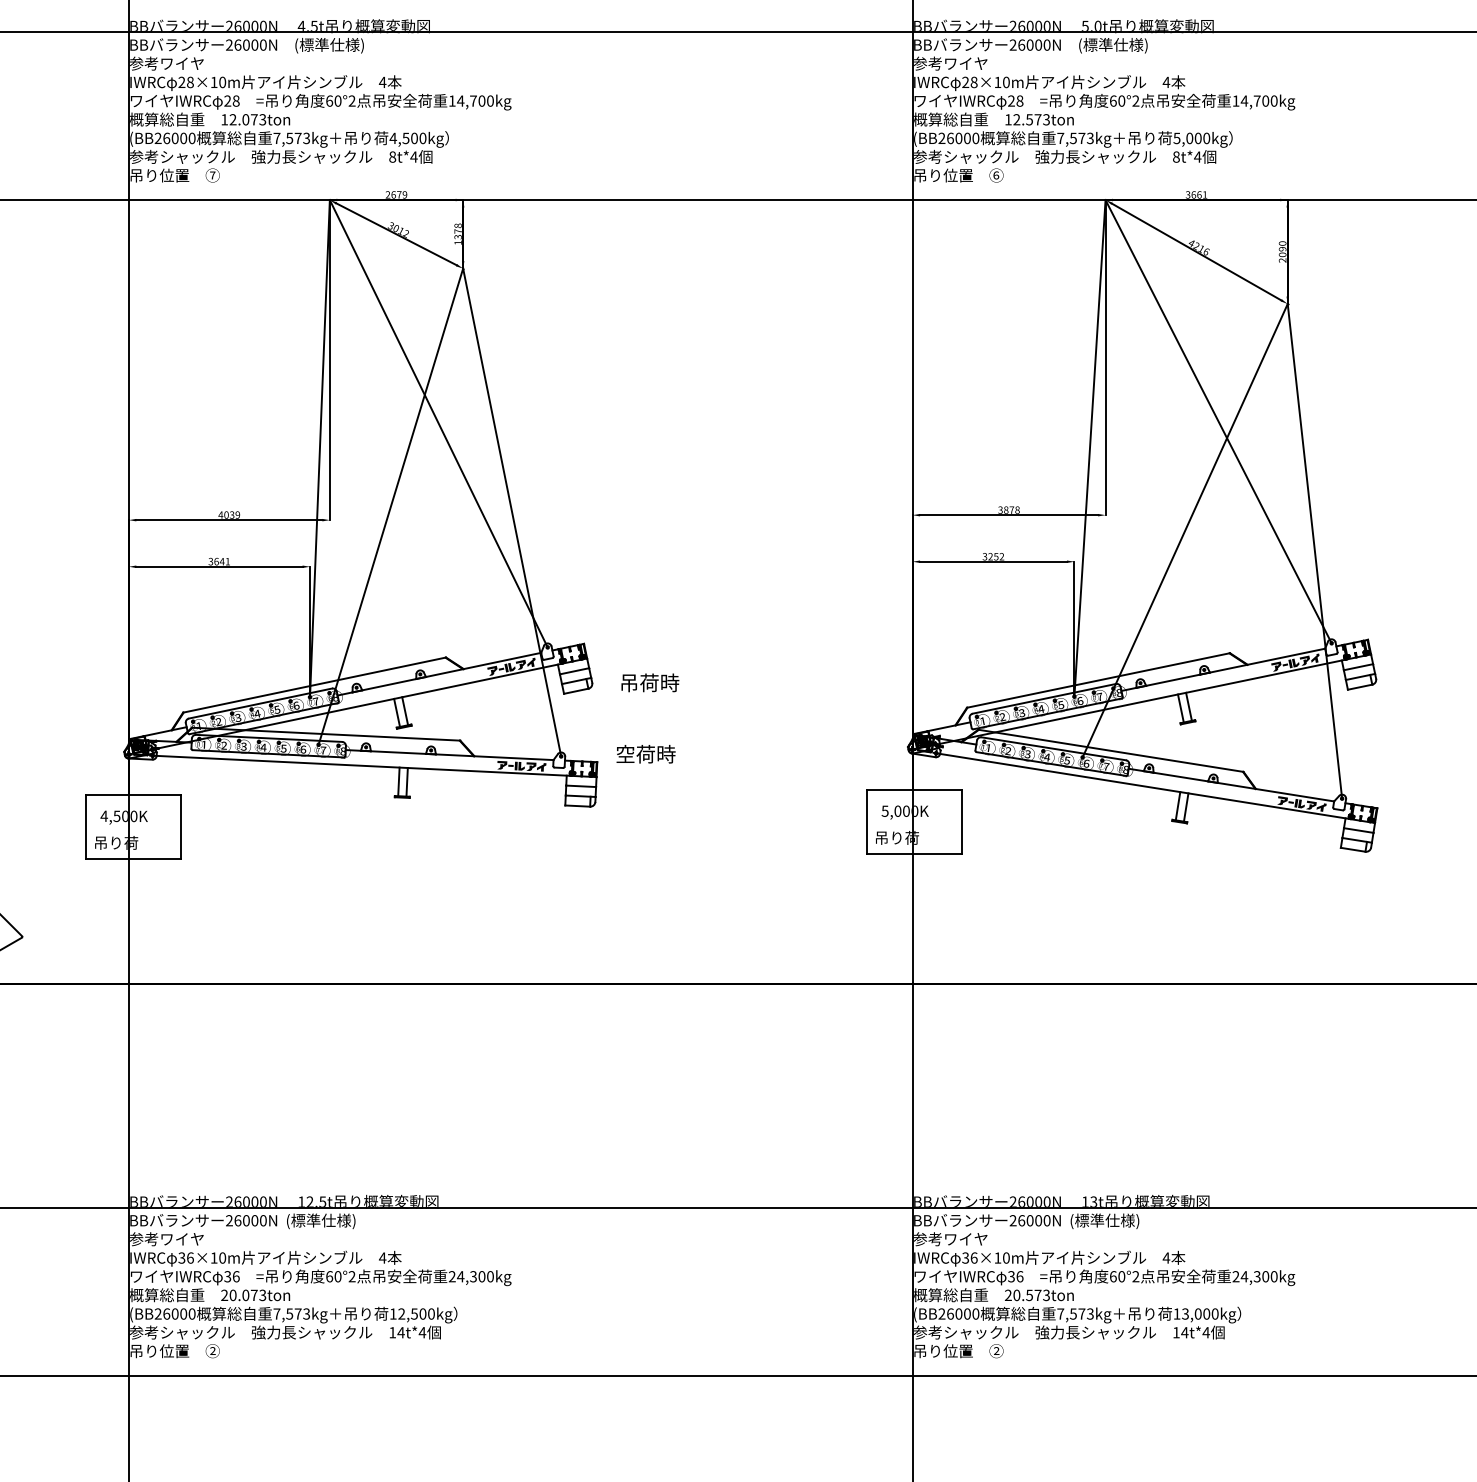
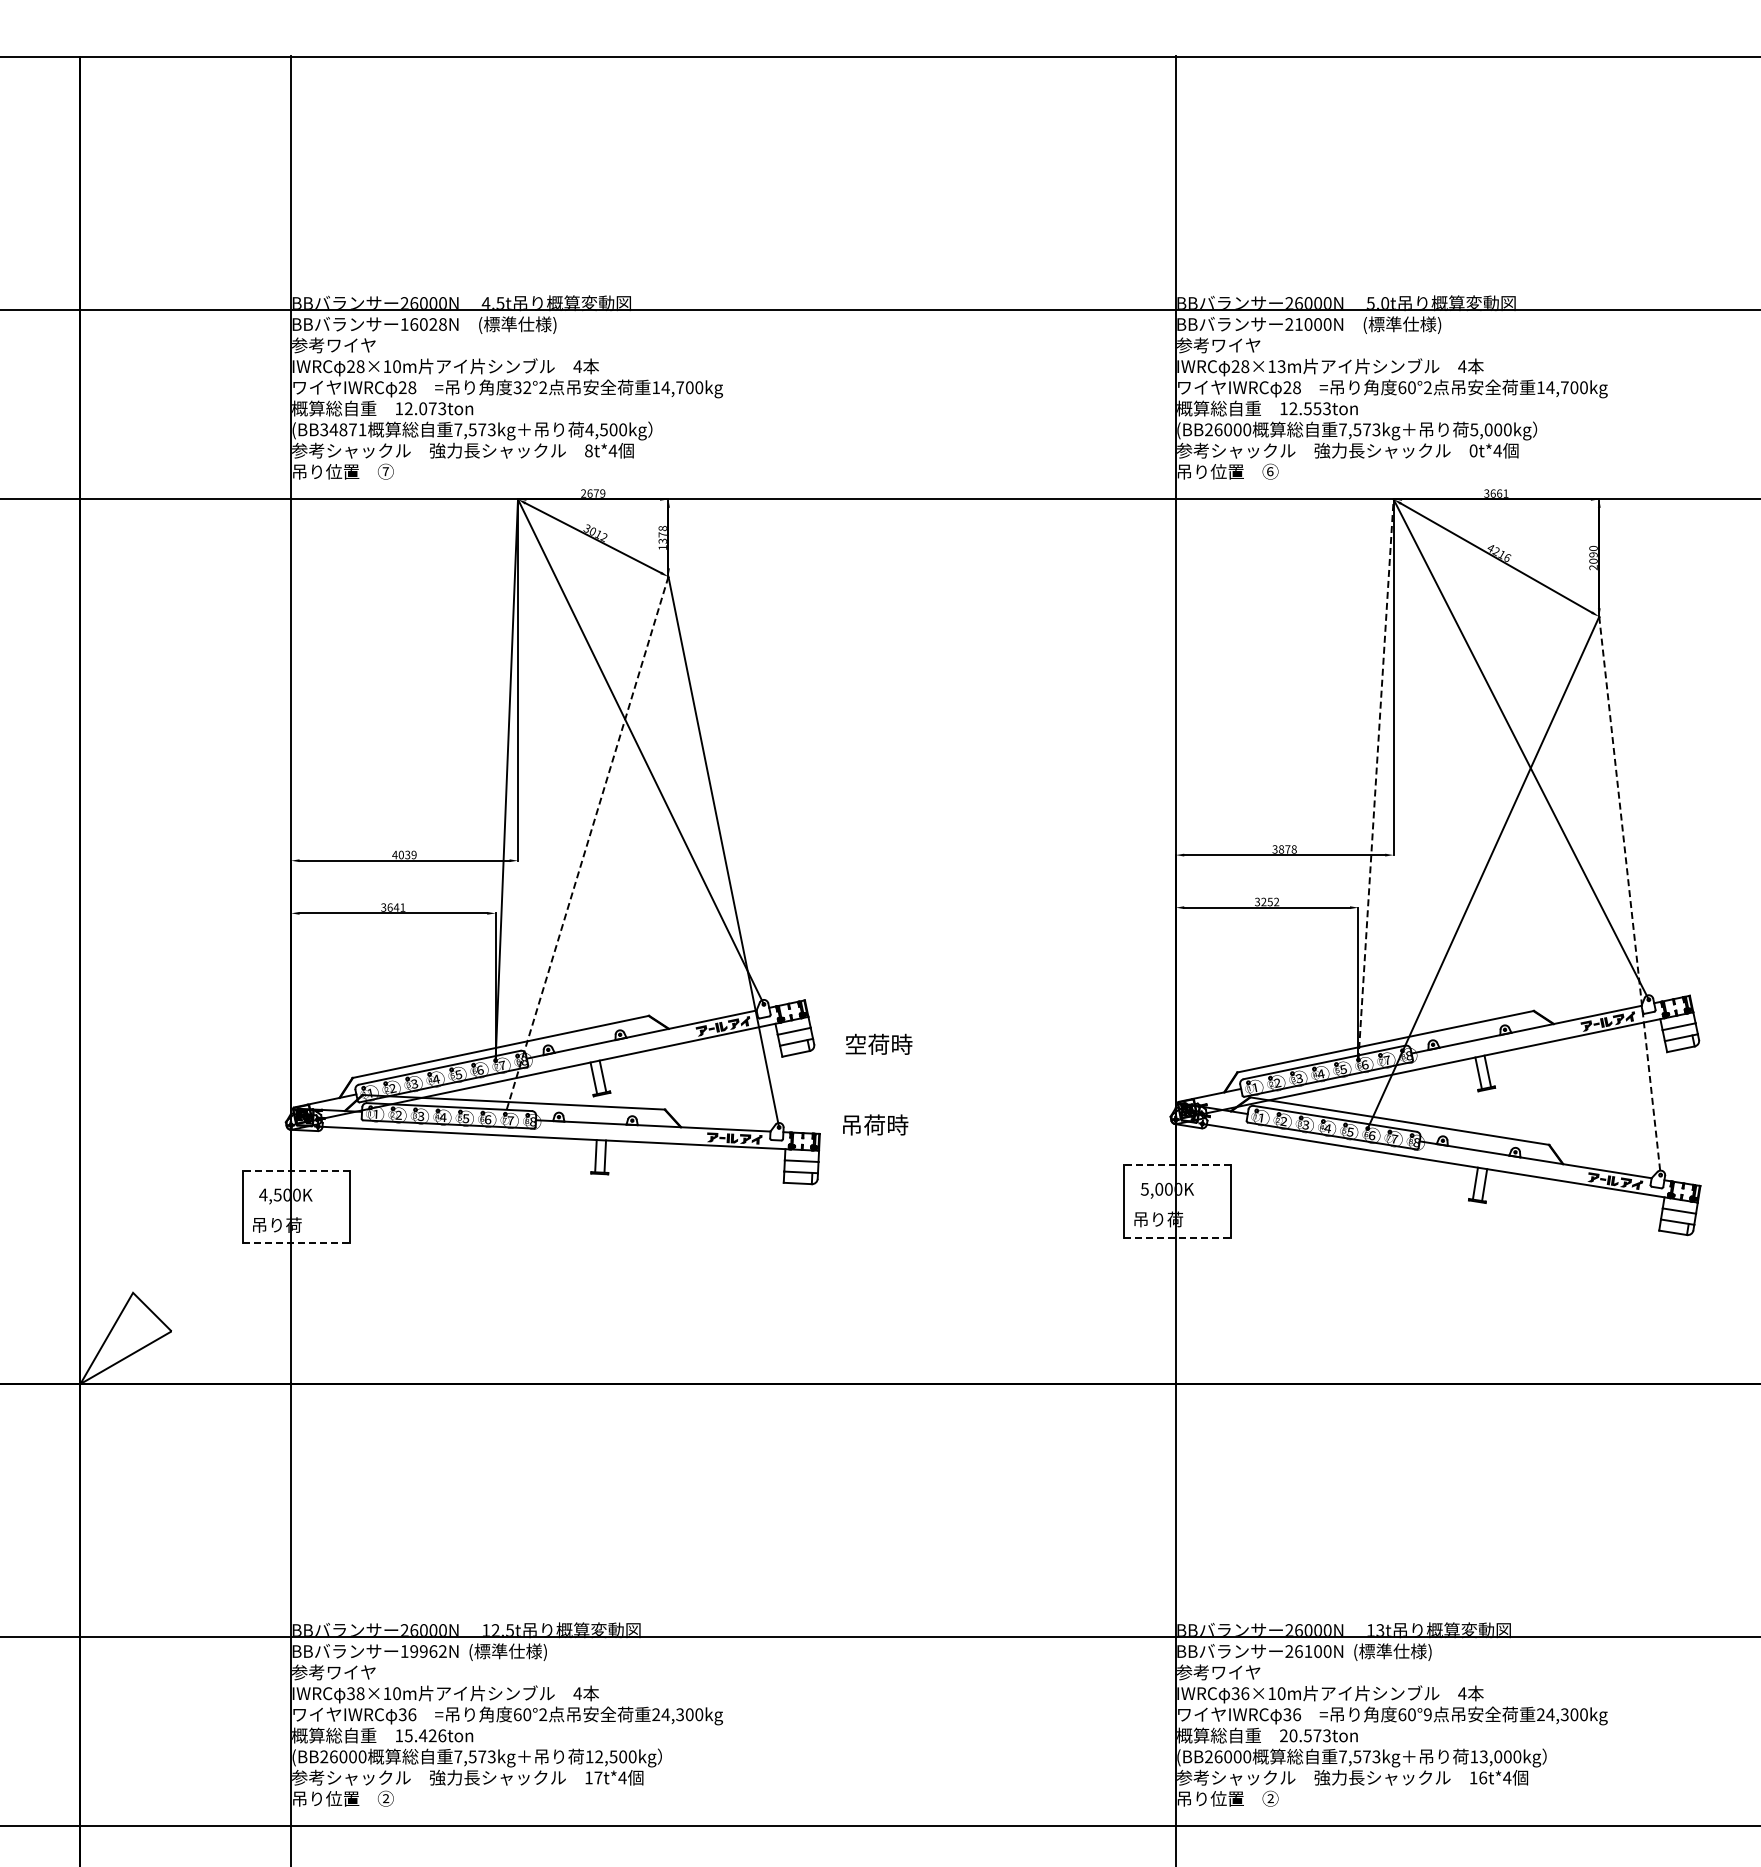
text: (246, 45) -> (423, 324), 26000N -> 16028N
text: (1021, 45) -> (1298, 324), 26000N -> 21000N
text: (1006, 82) -> (1281, 366), 28×10m -> 28×13m
text: (333, 100) -> (522, 387), 60°2 -> 32°2
text: (1038, 119) -> (1317, 408), 12.573ton -> 12.553ton
text: (175, 138) -> (343, 429), (BB26000 -> (BB34871
text: (1176, 157) -> (1473, 451), 8t*4 -> 0t*4
line: (1090, 448) -> (1376, 779), solid -> dashed
line: (390, 506) -> (586, 845), solid -> dashed
line: (1314, 550) -> (1629, 895), solid -> dashed
text: (628, 682) -> (855, 1043), 吊荷時 -> 空荷時
text: (625, 753) -> (851, 1124), 空荷時 -> 吊荷時
line: (914, 790) -> (1177, 1165), solid -> dashed
line: (133, 795) -> (296, 1171), solid -> dashed
line: (914, 853) -> (1177, 1237), solid -> dashed
line: (133, 859) -> (296, 1243), solid -> dashed
text: (246, 1220) -> (423, 1651), 26000N -> 19962N
text: (1030, 1220) -> (1308, 1651), 26000N -> 26100N
text: (190, 1257) -> (360, 1693), 36×10m -> 38×10m
text: (1135, 1277) -> (1427, 1715), 60°2 -> 60°9
text: (243, 1295) -> (420, 1735), 20.073ton -> 15.426ton
text: (401, 1332) -> (598, 1777), 14t*4 -> 17t*4
text: (1184, 1332) -> (1482, 1777), 14t*4 -> 16t*4

